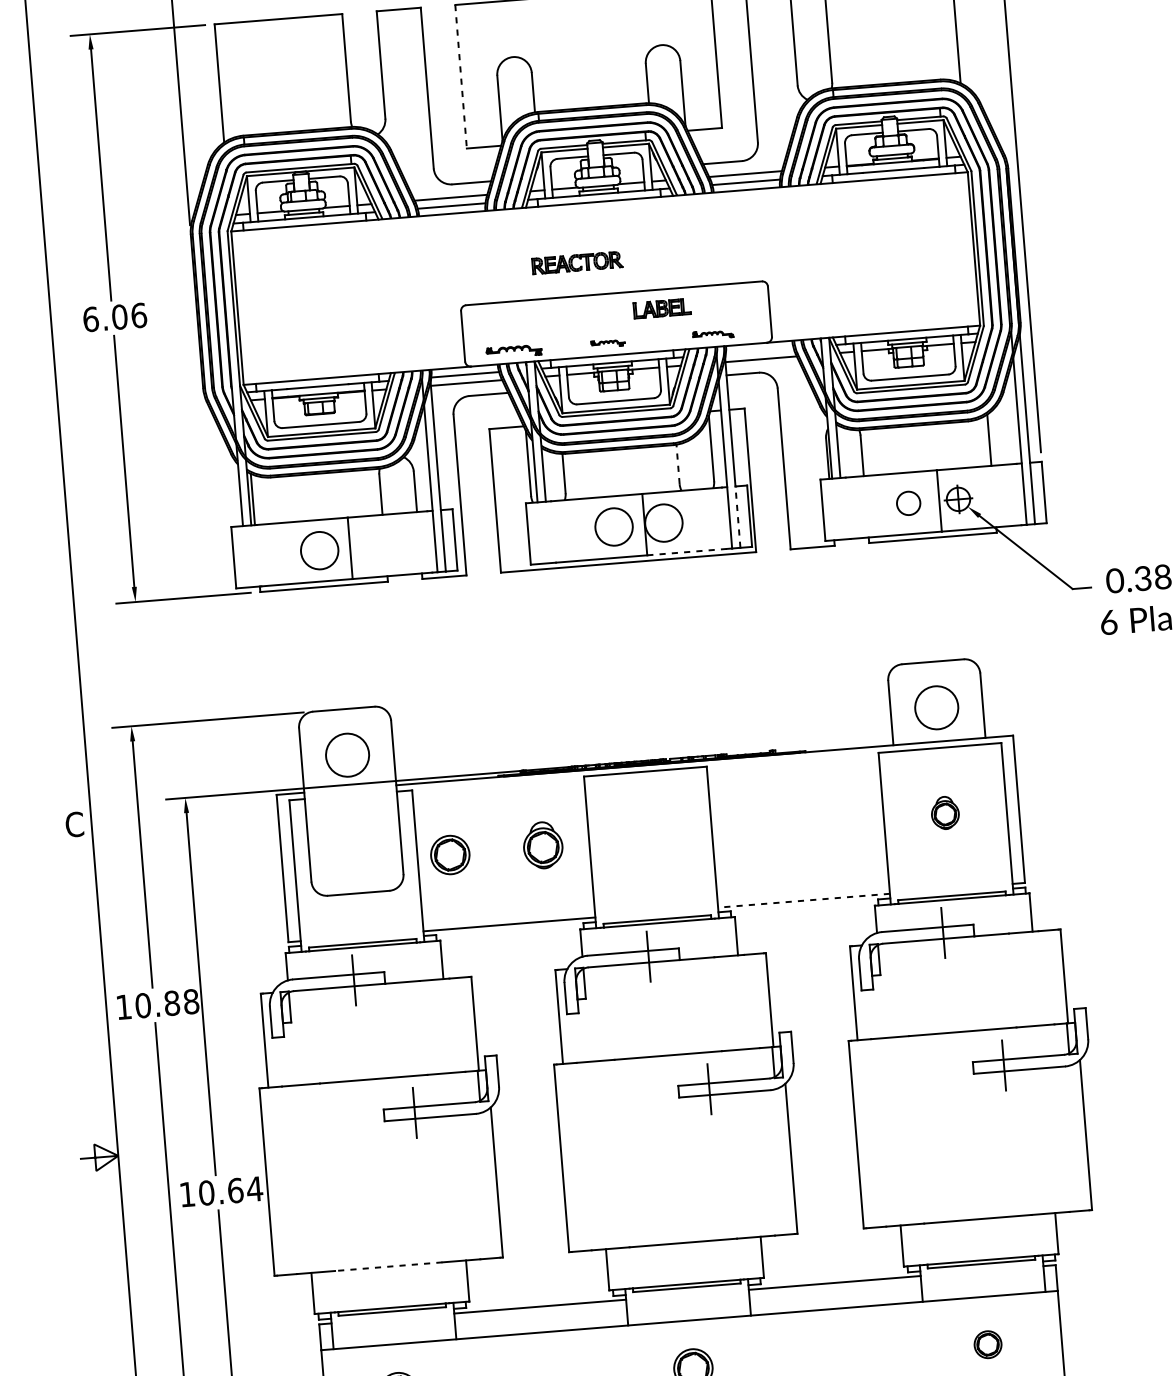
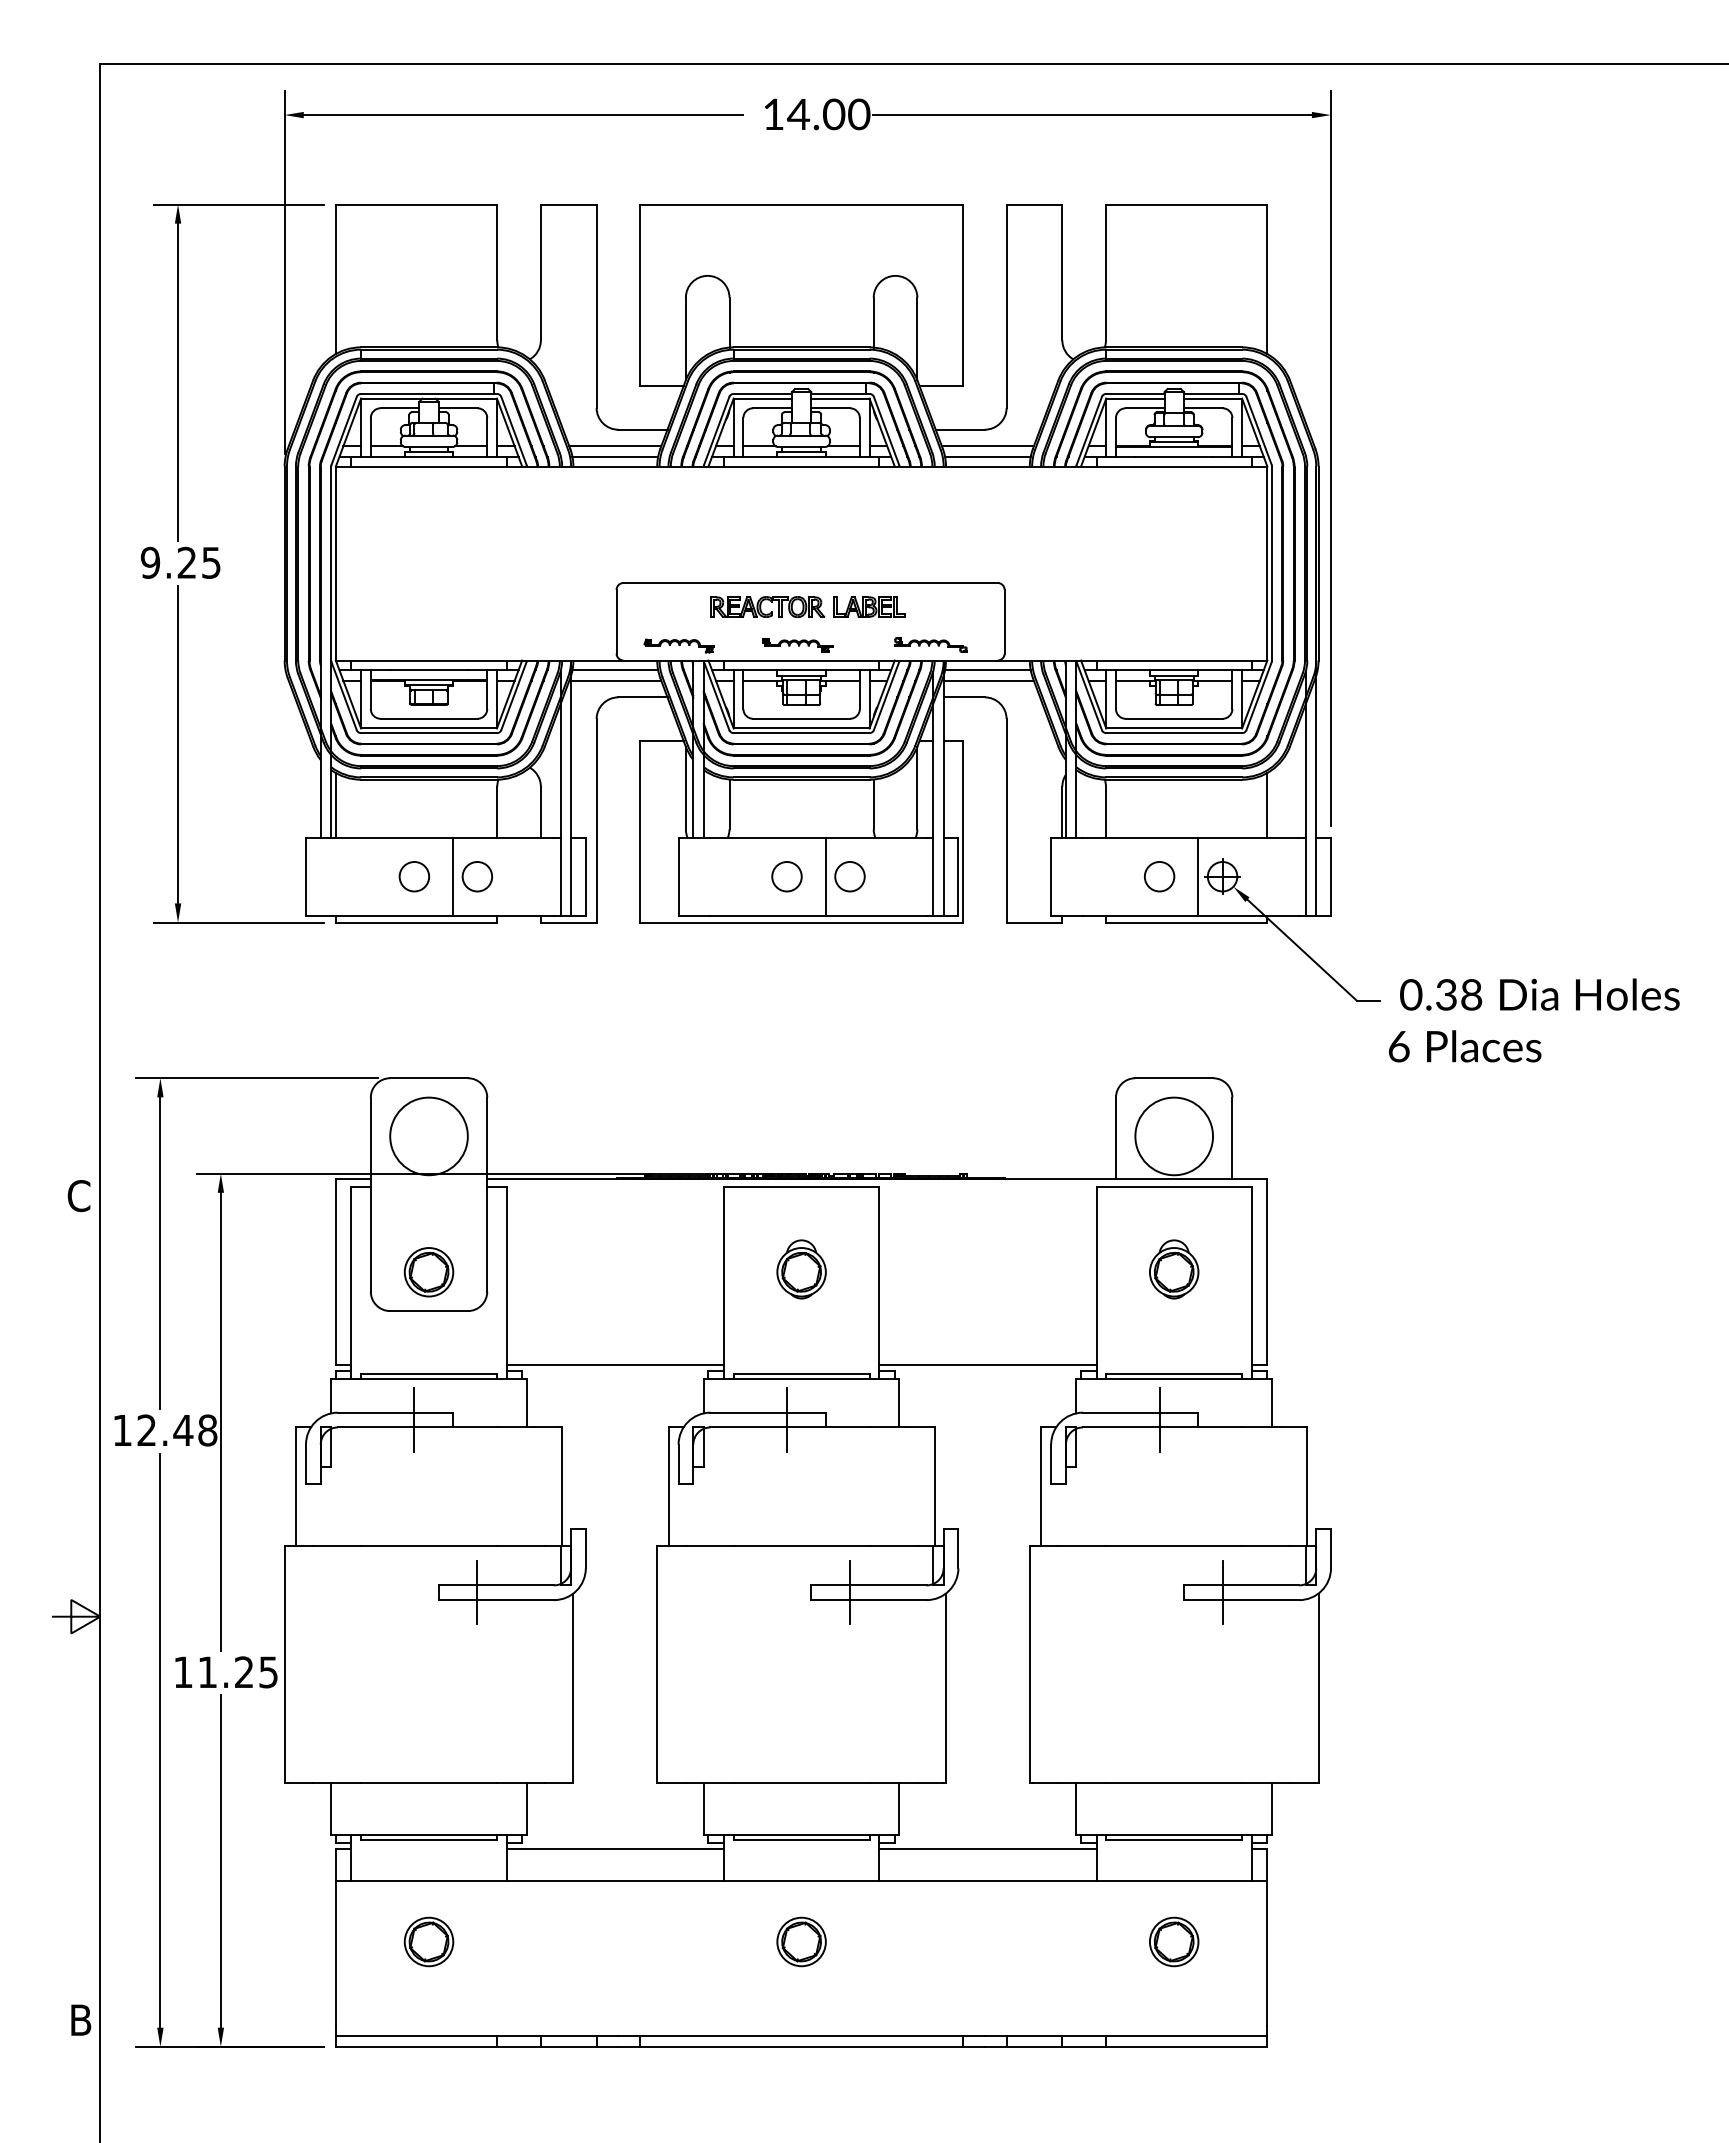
line: (461, 76) -> (640, 295), dashed -> solid
part: (577, 262) -> (767, 606), moved
text: (114, 317) -> (180, 562), 6.06 -> 9.25
part: (712, 334) -> (930, 644), size x1.43
part: (607, 343) -> (797, 645), size x1.67
line: (759, 351) -> (987, 670), added
line: (677, 464) -> (873, 804), dashed -> solid
line: (737, 516) -> (943, 876), dashed -> solid
circle: (663, 522) -> (849, 876), size x0.62
circle: (613, 526) -> (786, 876), size x0.62
circle: (369, 546) -> (477, 876), added
circle: (318, 550) -> (413, 876), size x0.62
line: (687, 552) -> (876, 915), dashed -> solid
circle: (936, 707) -> (1174, 1136), size x1.43
circle: (347, 755) -> (428, 1136), size x1.43
part: (945, 813) -> (1174, 1269), size x1.43
part: (543, 845) -> (801, 1269), moved
part: (449, 855) -> (428, 1272), moved
line: (803, 900) -> (987, 1365), dashed -> solid
text: (157, 1004) -> (165, 1430), 10.88 -> 12.48
text: (231, 1191) -> (238, 1672), 10.64 -> 11.25
line: (389, 1266) -> (429, 1783), dashed -> solid
part: (988, 1344) -> (1174, 1941), size x1.43

